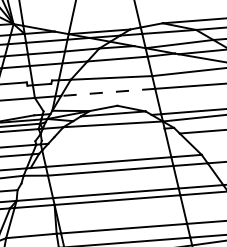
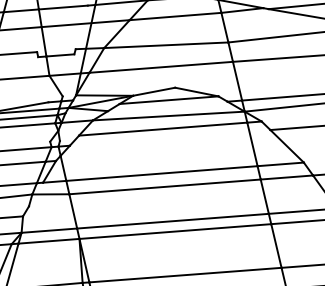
line: (107, 92) -> (160, 67), dashed -> solid
line: (109, 132) -> (163, 128), added

